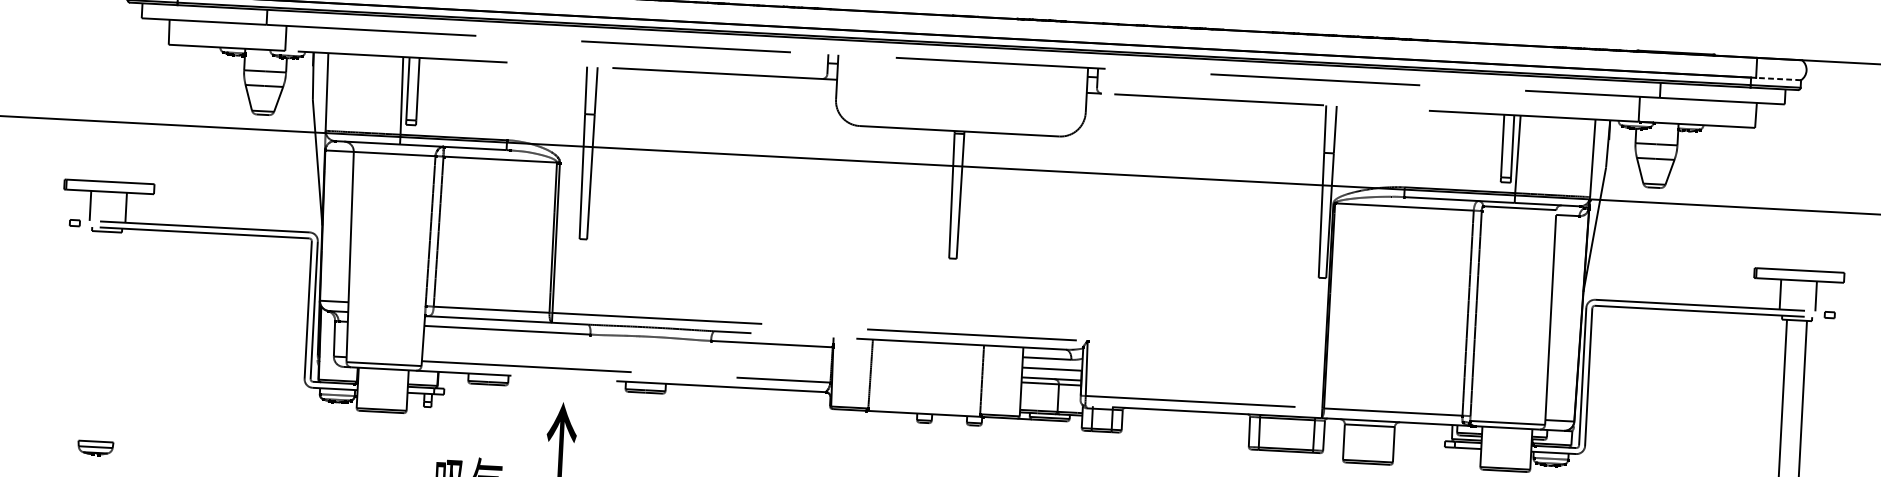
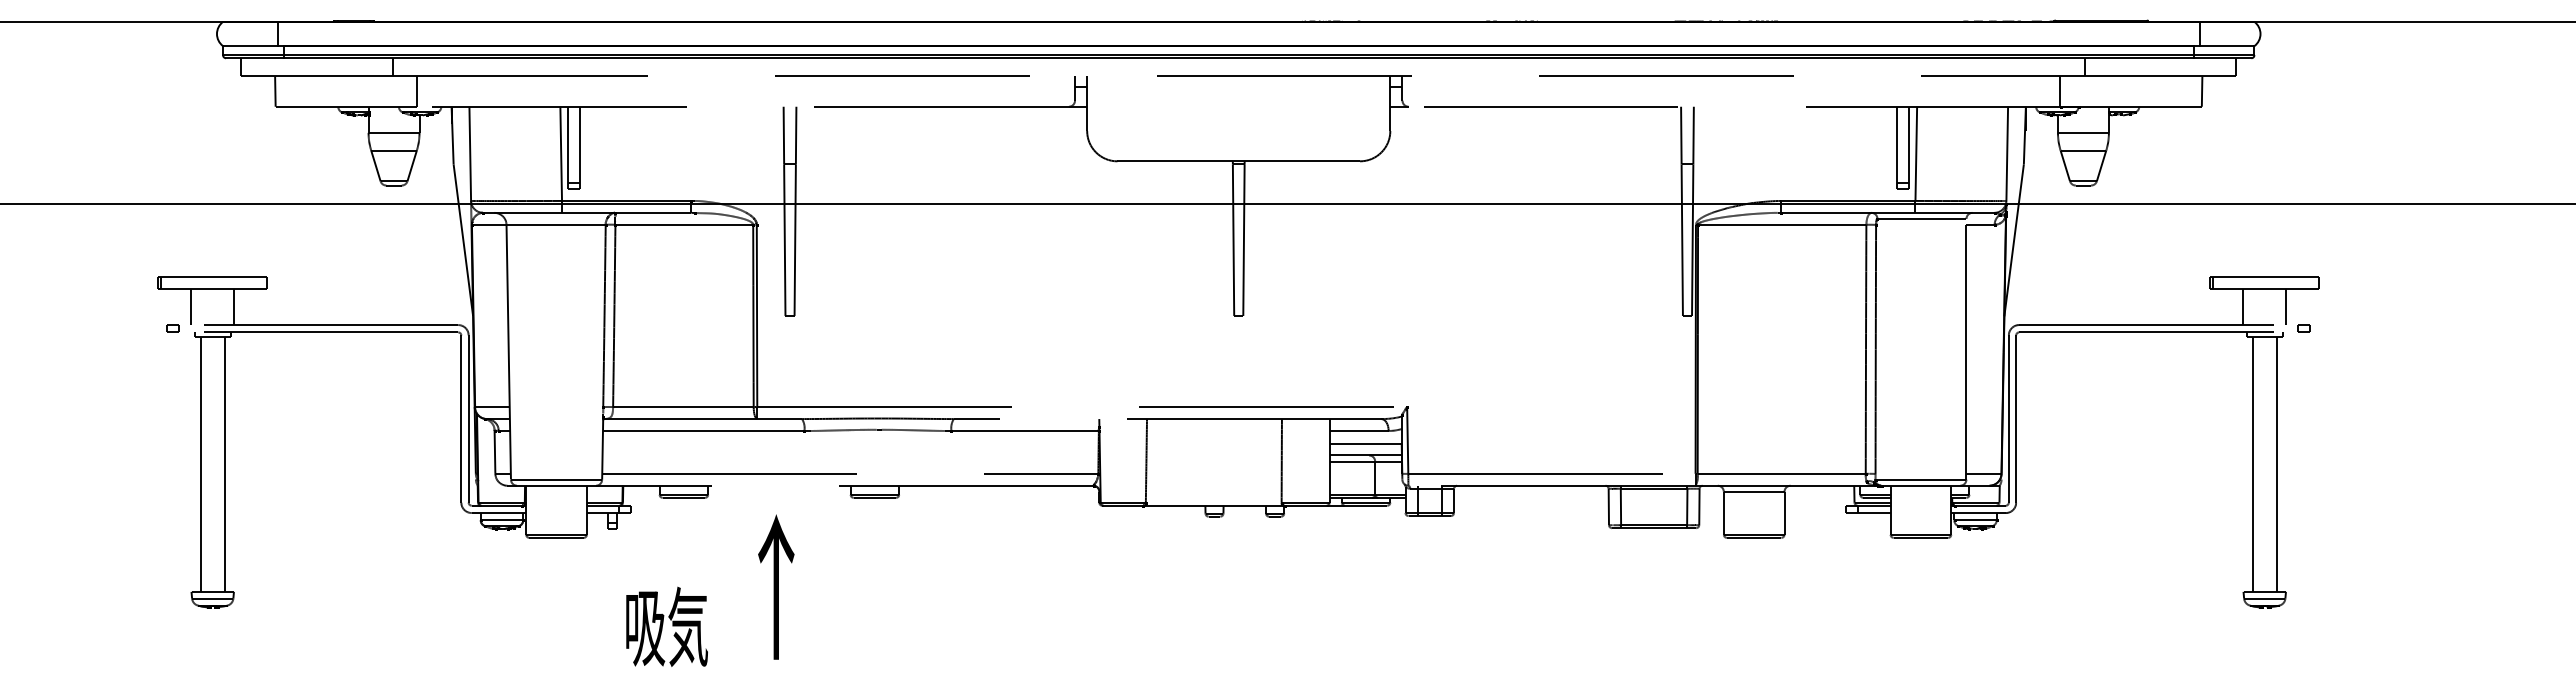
line: (1778, 79) -> (2226, 46), dashed -> solid
line: (91, 336) -> (200, 464), added
line: (111, 337) -> (224, 464), added

